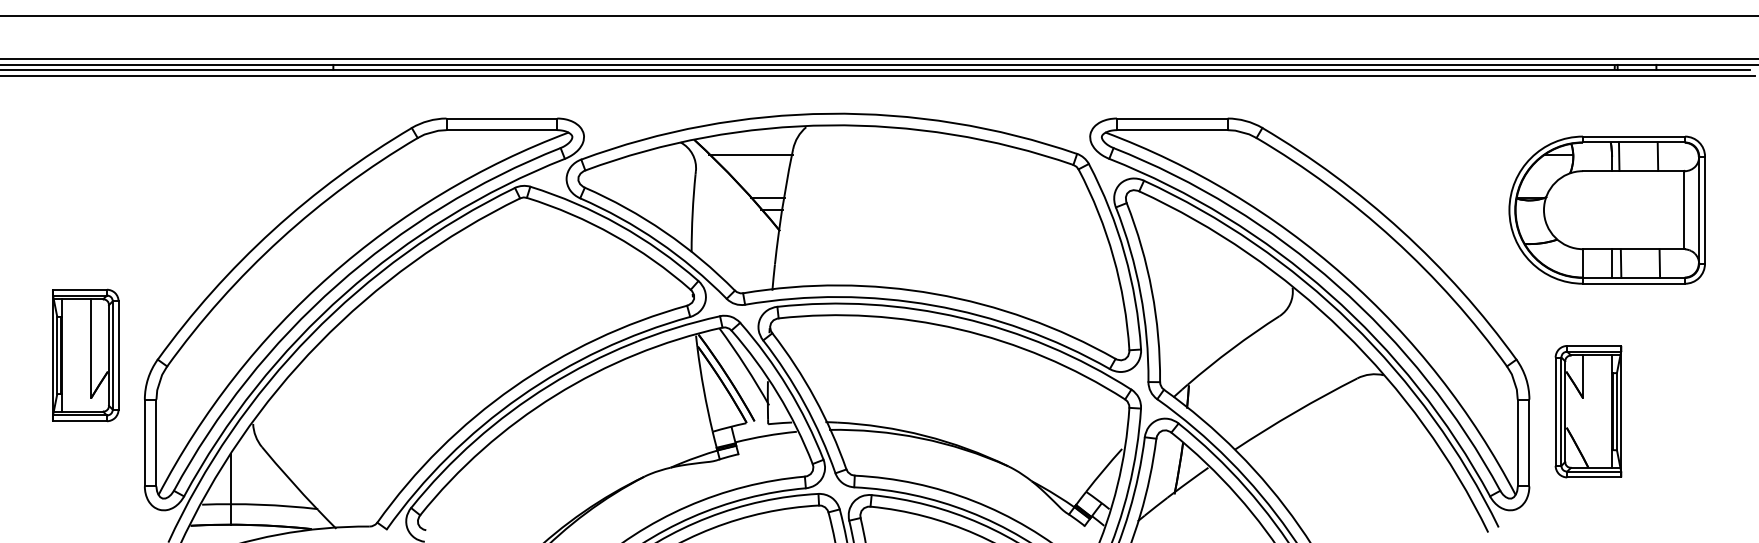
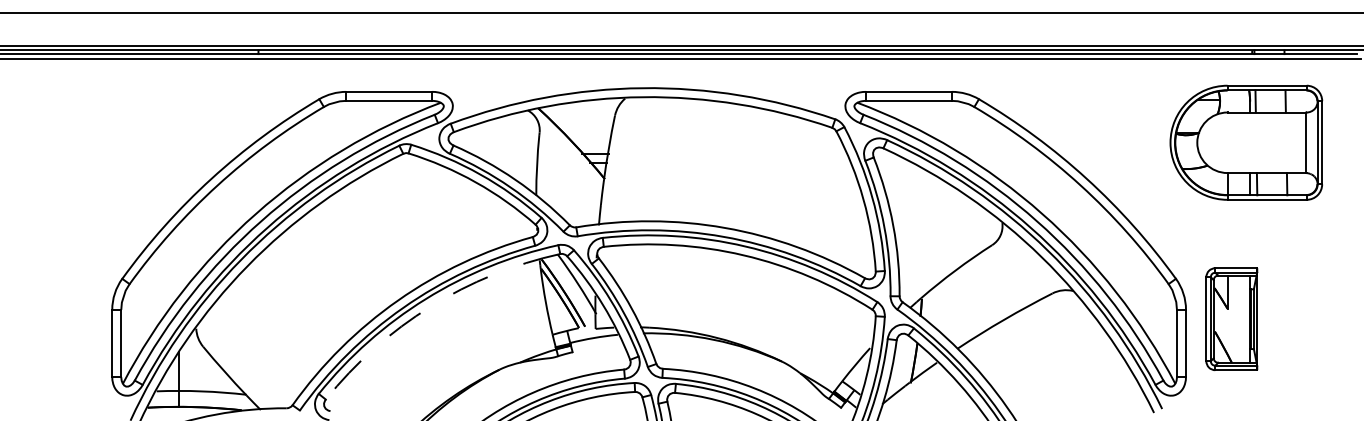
line: (750, 155) -> (581, 120), removed
part: (1606, 209) -> (1245, 142), moved
part: (85, 355) -> (66, 275), removed
arc: (555, 395) -> (430, 306), solid -> dashed

